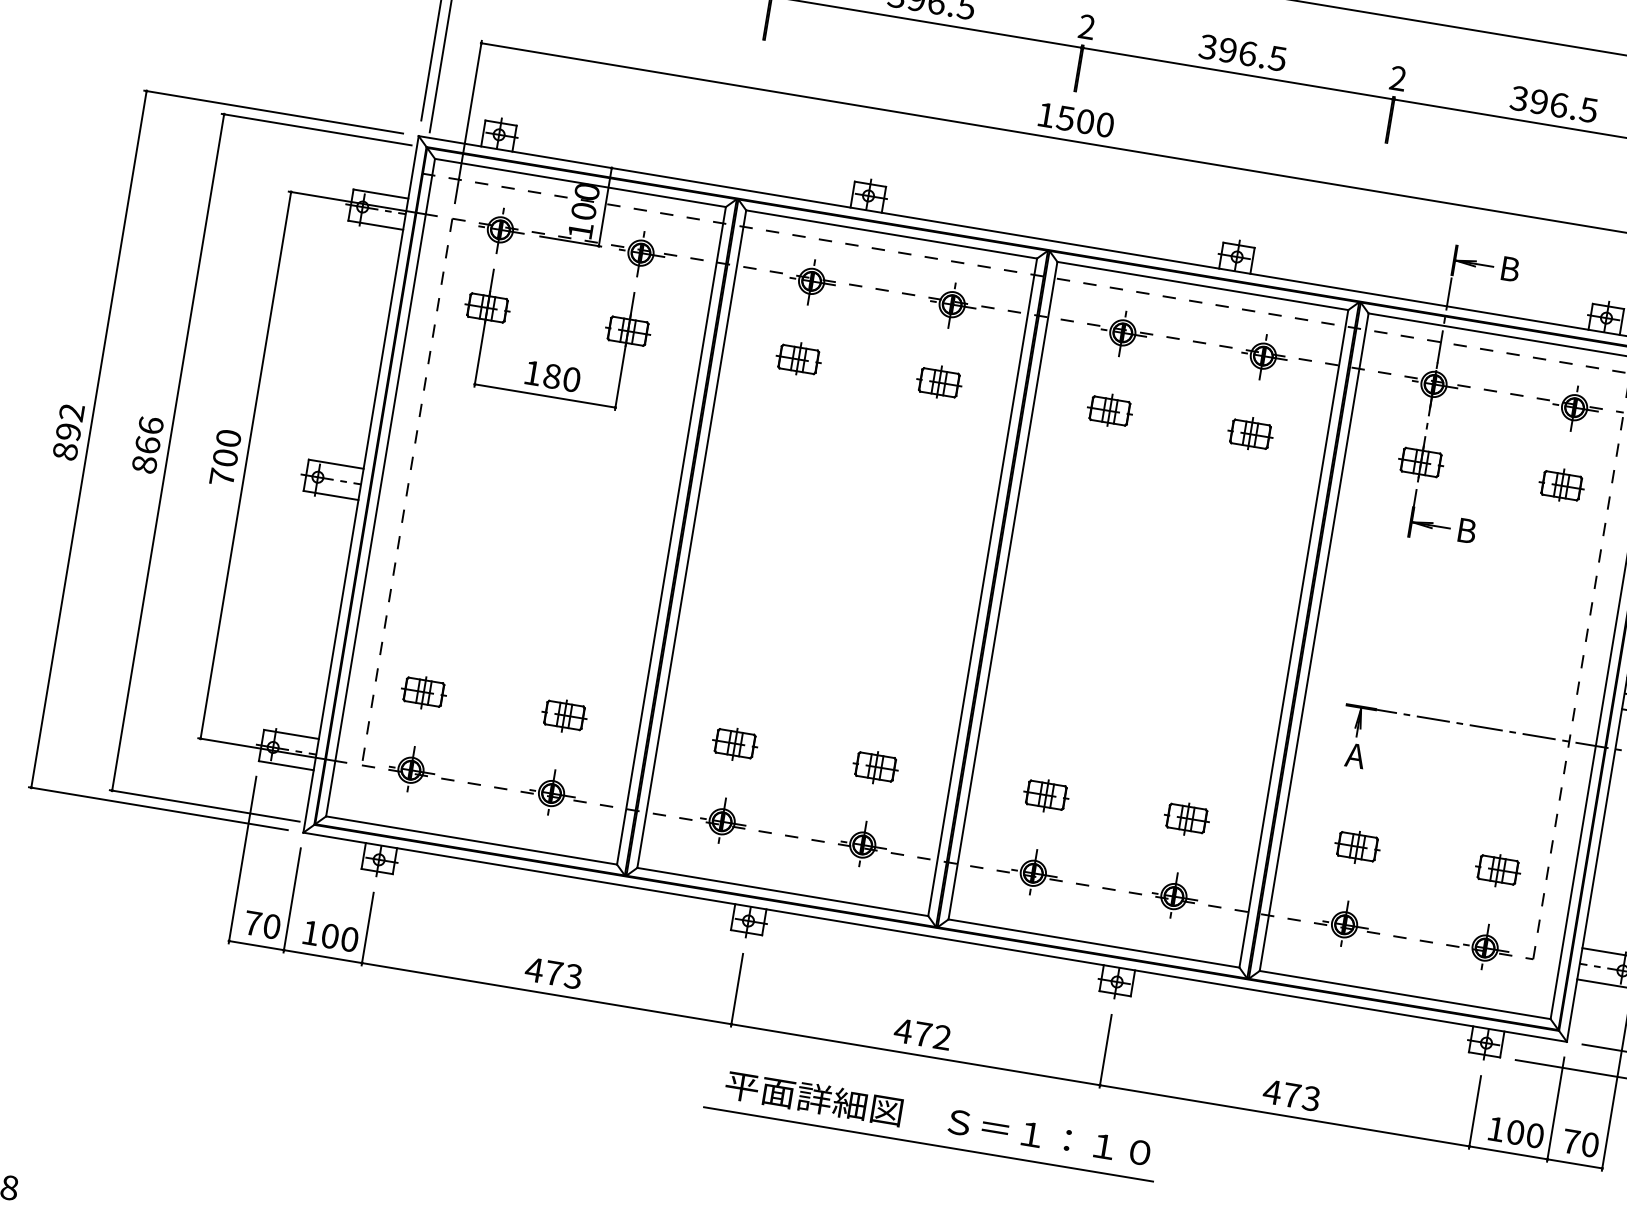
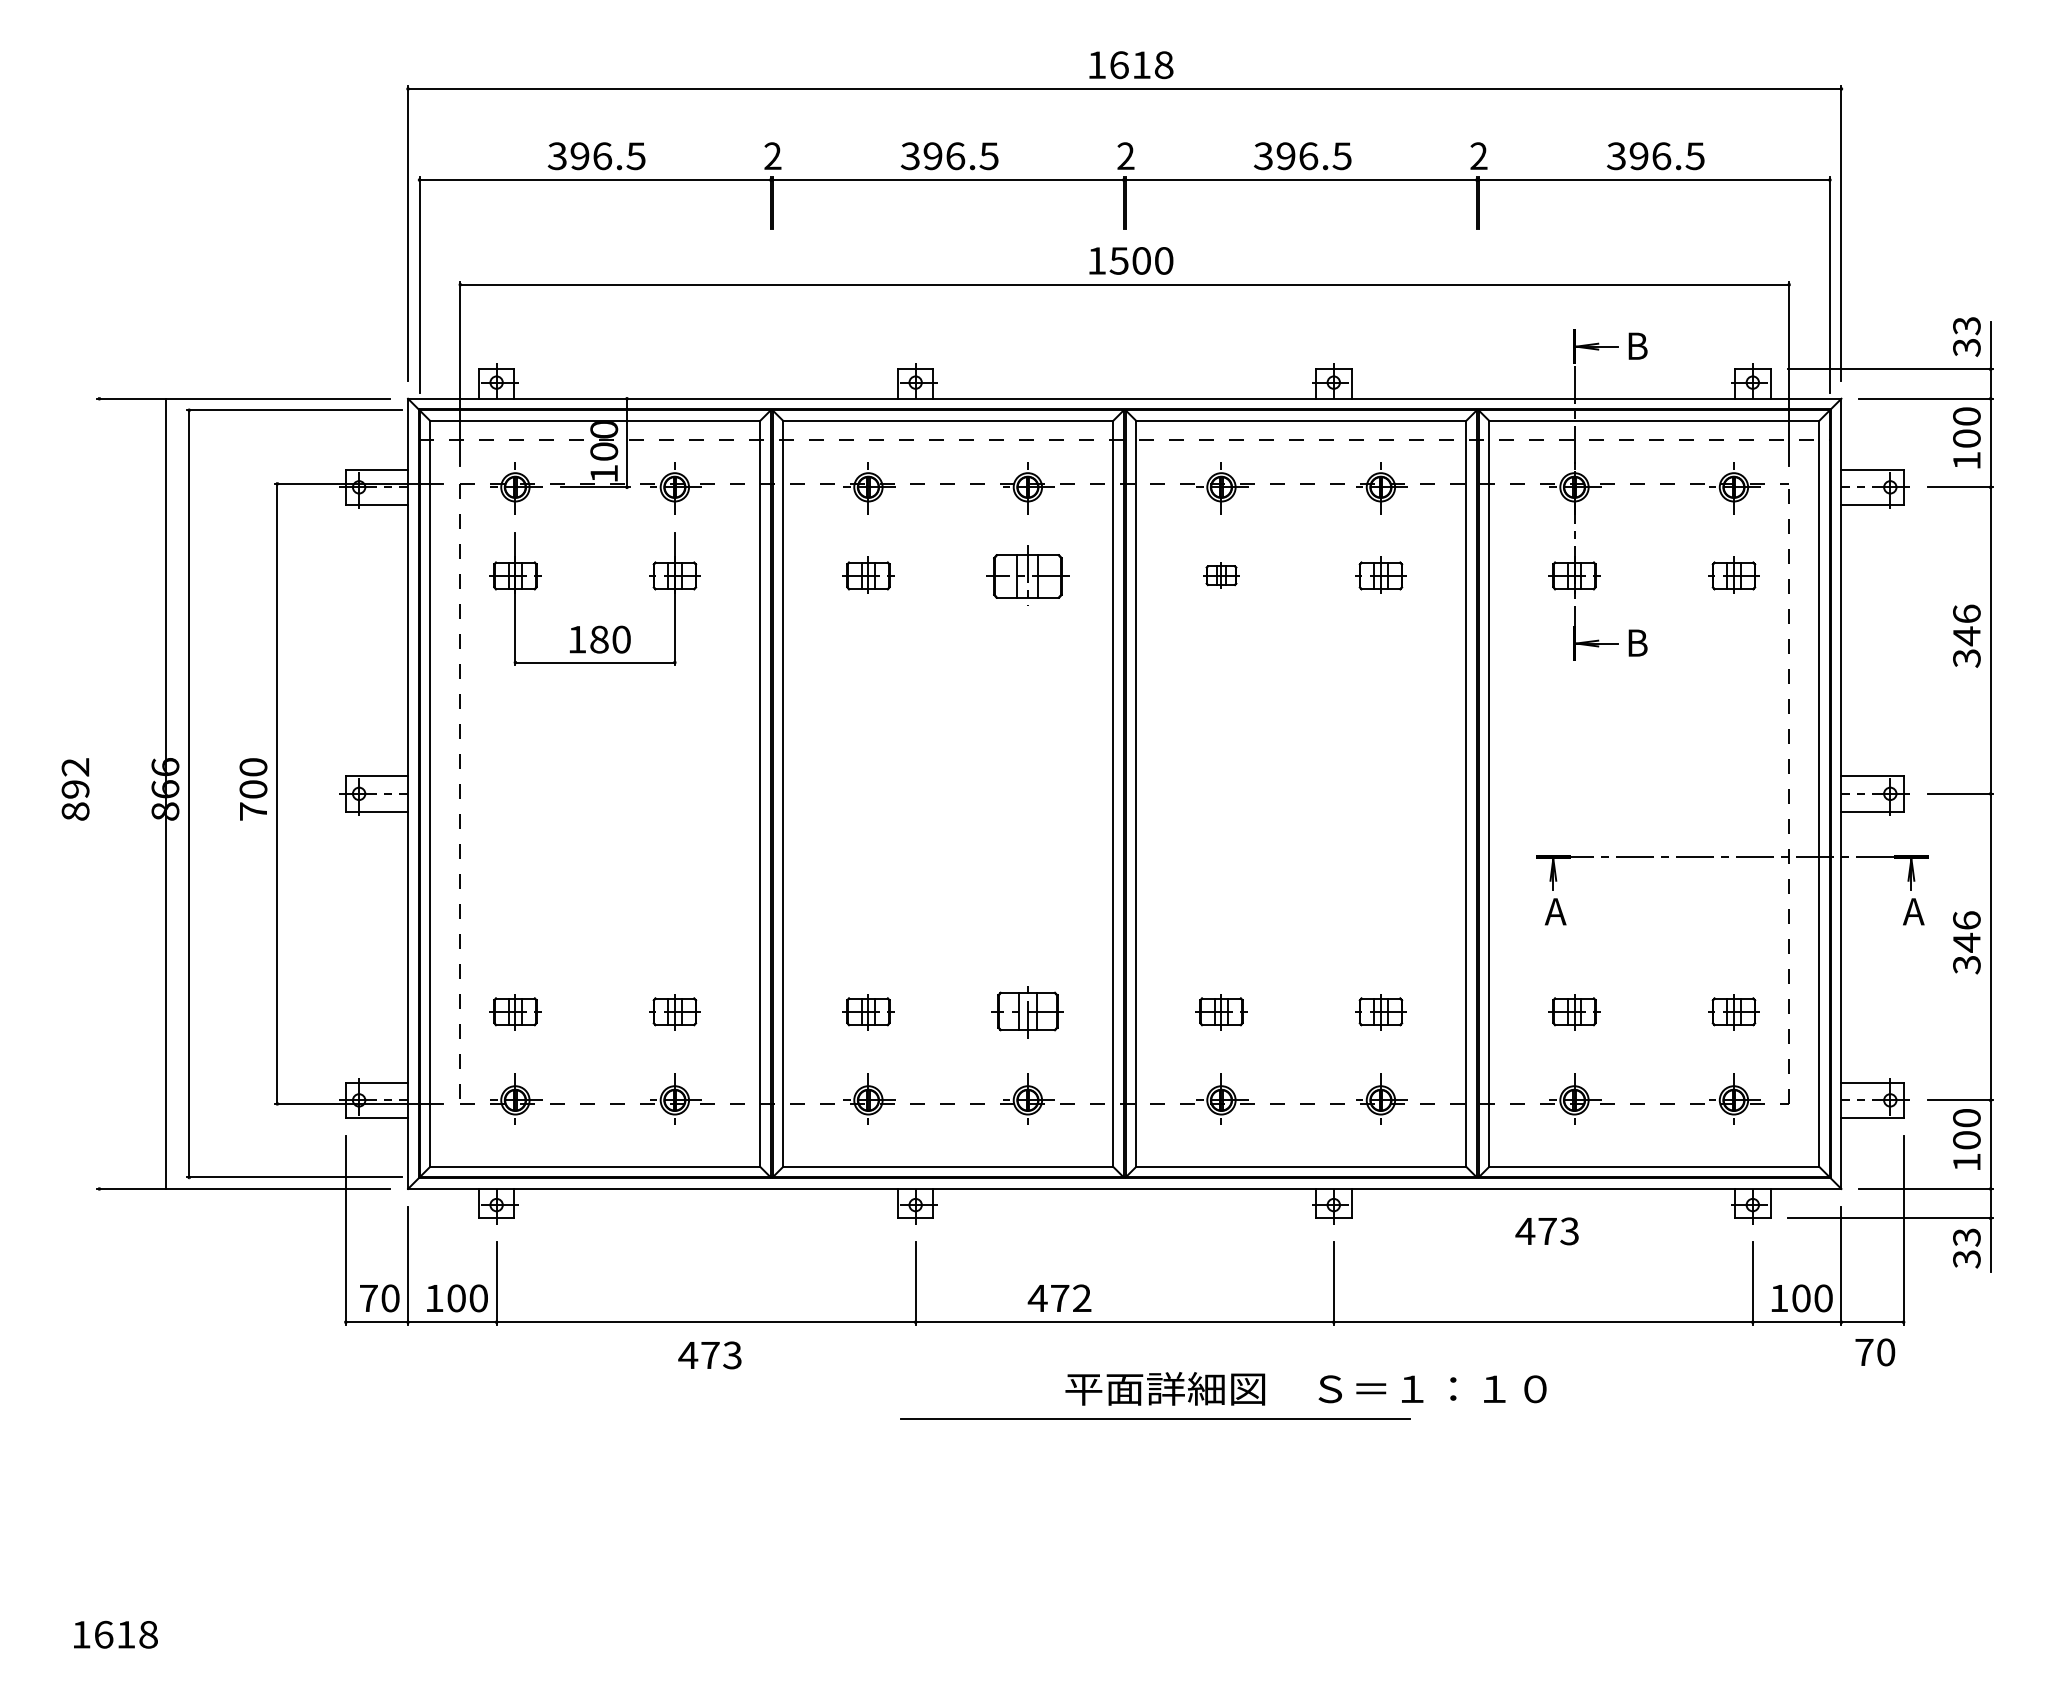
part: (939, 381) -> (1027, 574), size x1.6
part: (1110, 409) -> (1221, 574), size x0.7
line: (89, 439) -> (166, 793), moved
part: (875, 767) -> (1027, 1012), size x1.4
text: (553, 973) -> (709, 1355), moved
text: (922, 1033) -> (1059, 1297), moved
text: (1290, 1095) -> (1546, 1231), moved
text: (937, 1118) -> (1305, 1388), moved
text: (1580, 1143) -> (1875, 1352), moved

